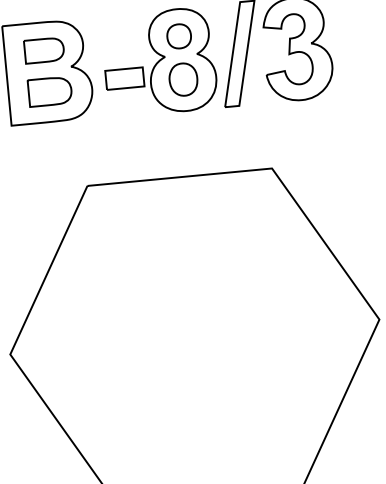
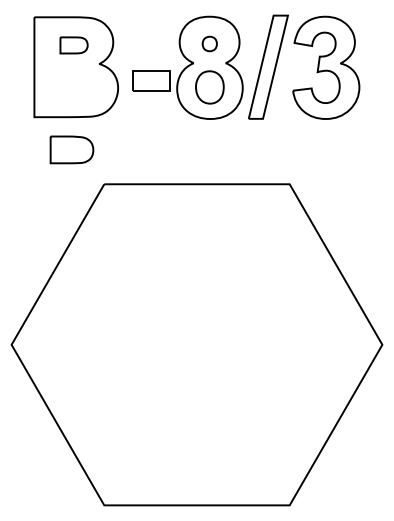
part: (178, 35) -> (209, 43), size x0.6
part: (43, 50) -> (73, 45), size x0.7
part: (49, 91) -> (71, 149), moved

